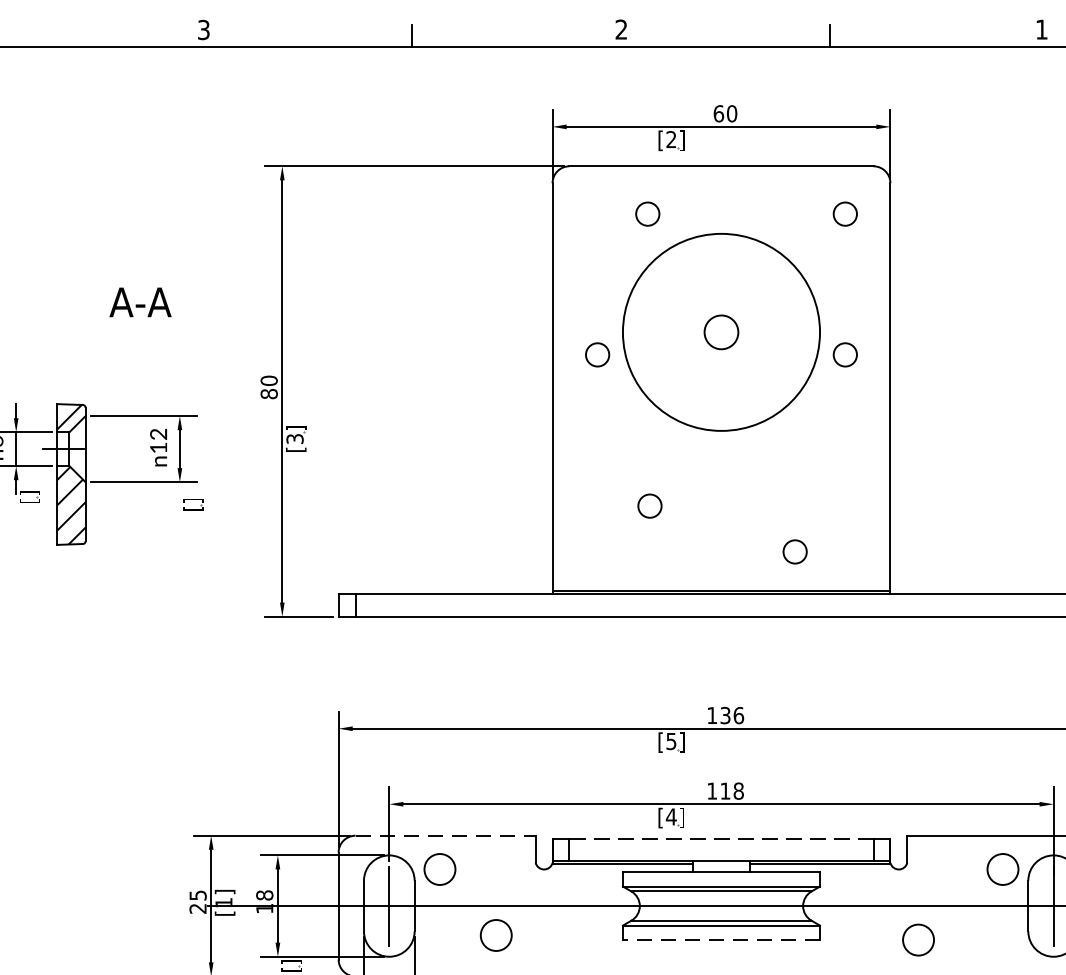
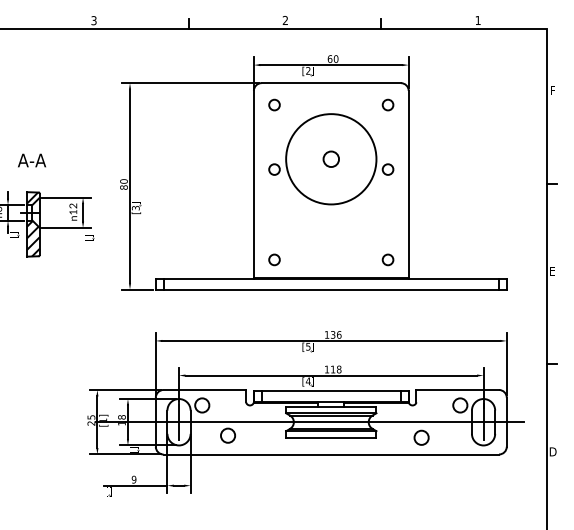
circle: (647, 212) -> (274, 104), moved
text: (139, 302) -> (31, 160), moved
circle: (649, 505) -> (274, 259), moved
circle: (793, 551) -> (387, 259), moved
line: (447, 834) -> (205, 389), dashed -> solid
line: (721, 839) -> (331, 391), dashed -> solid
line: (719, 939) -> (330, 437), dashed -> solid

